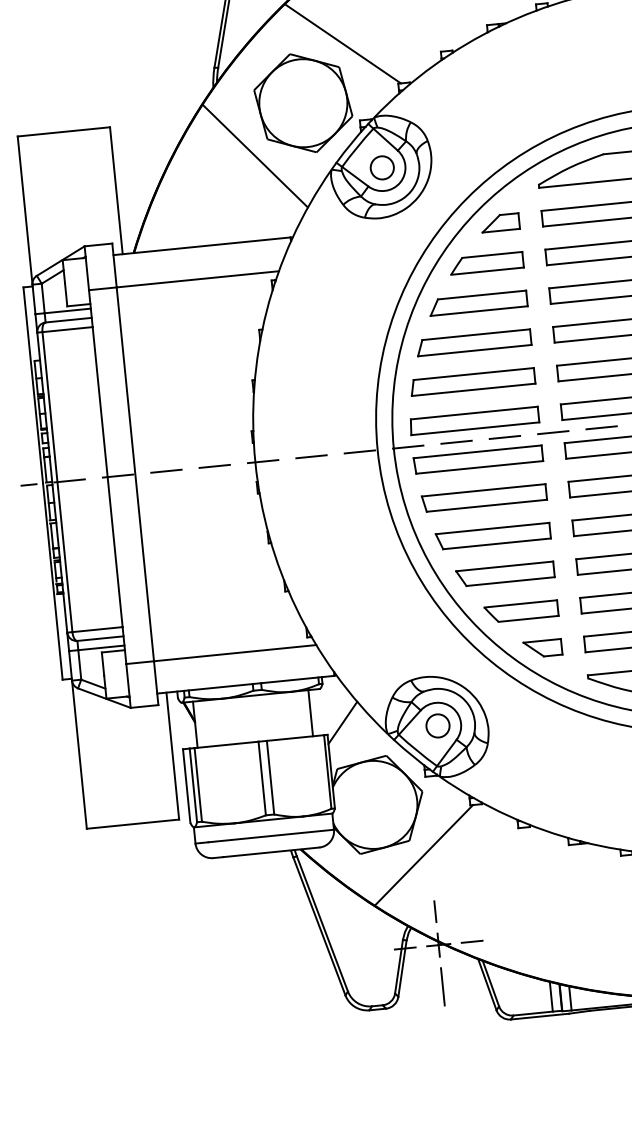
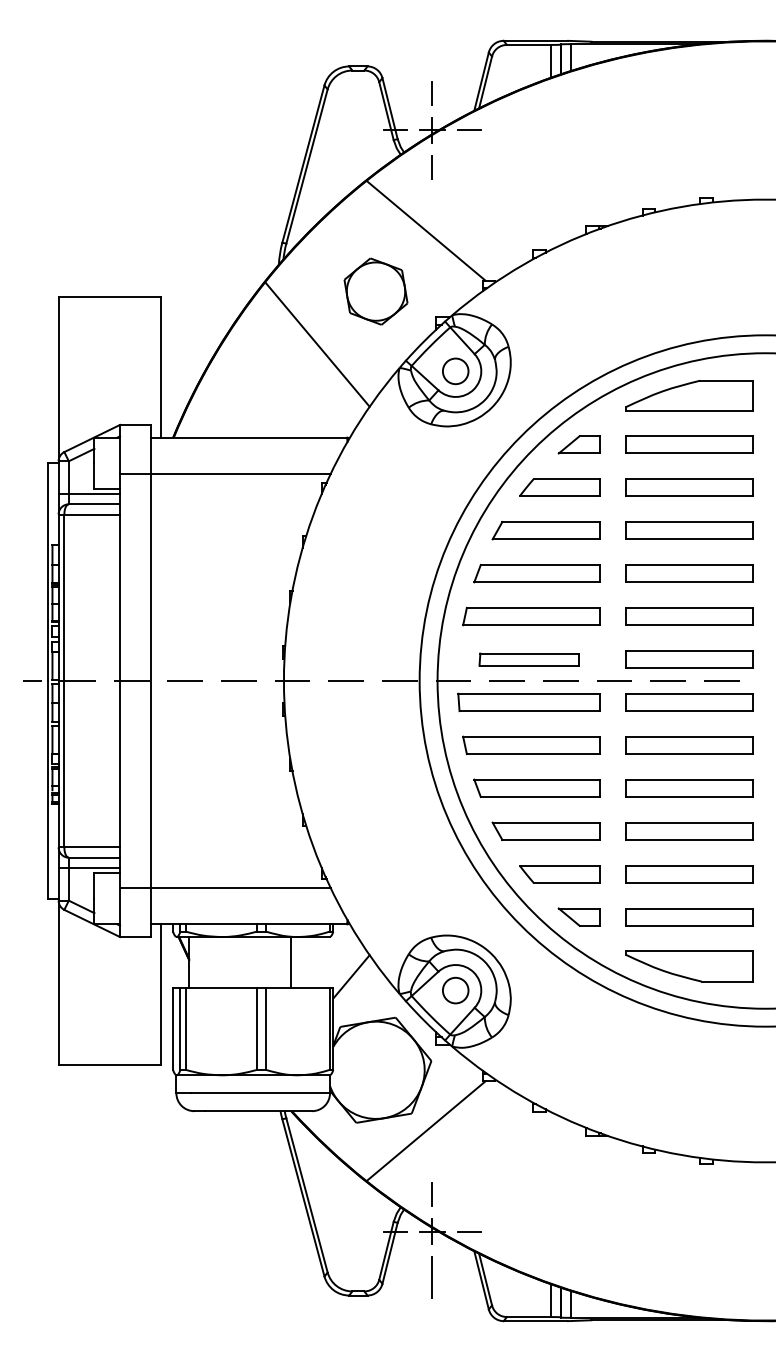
part: (302, 103) -> (375, 291), size x0.6
part: (473, 421) -> (528, 659), size x0.7
line: (310, 713) -> (291, 962), moved

